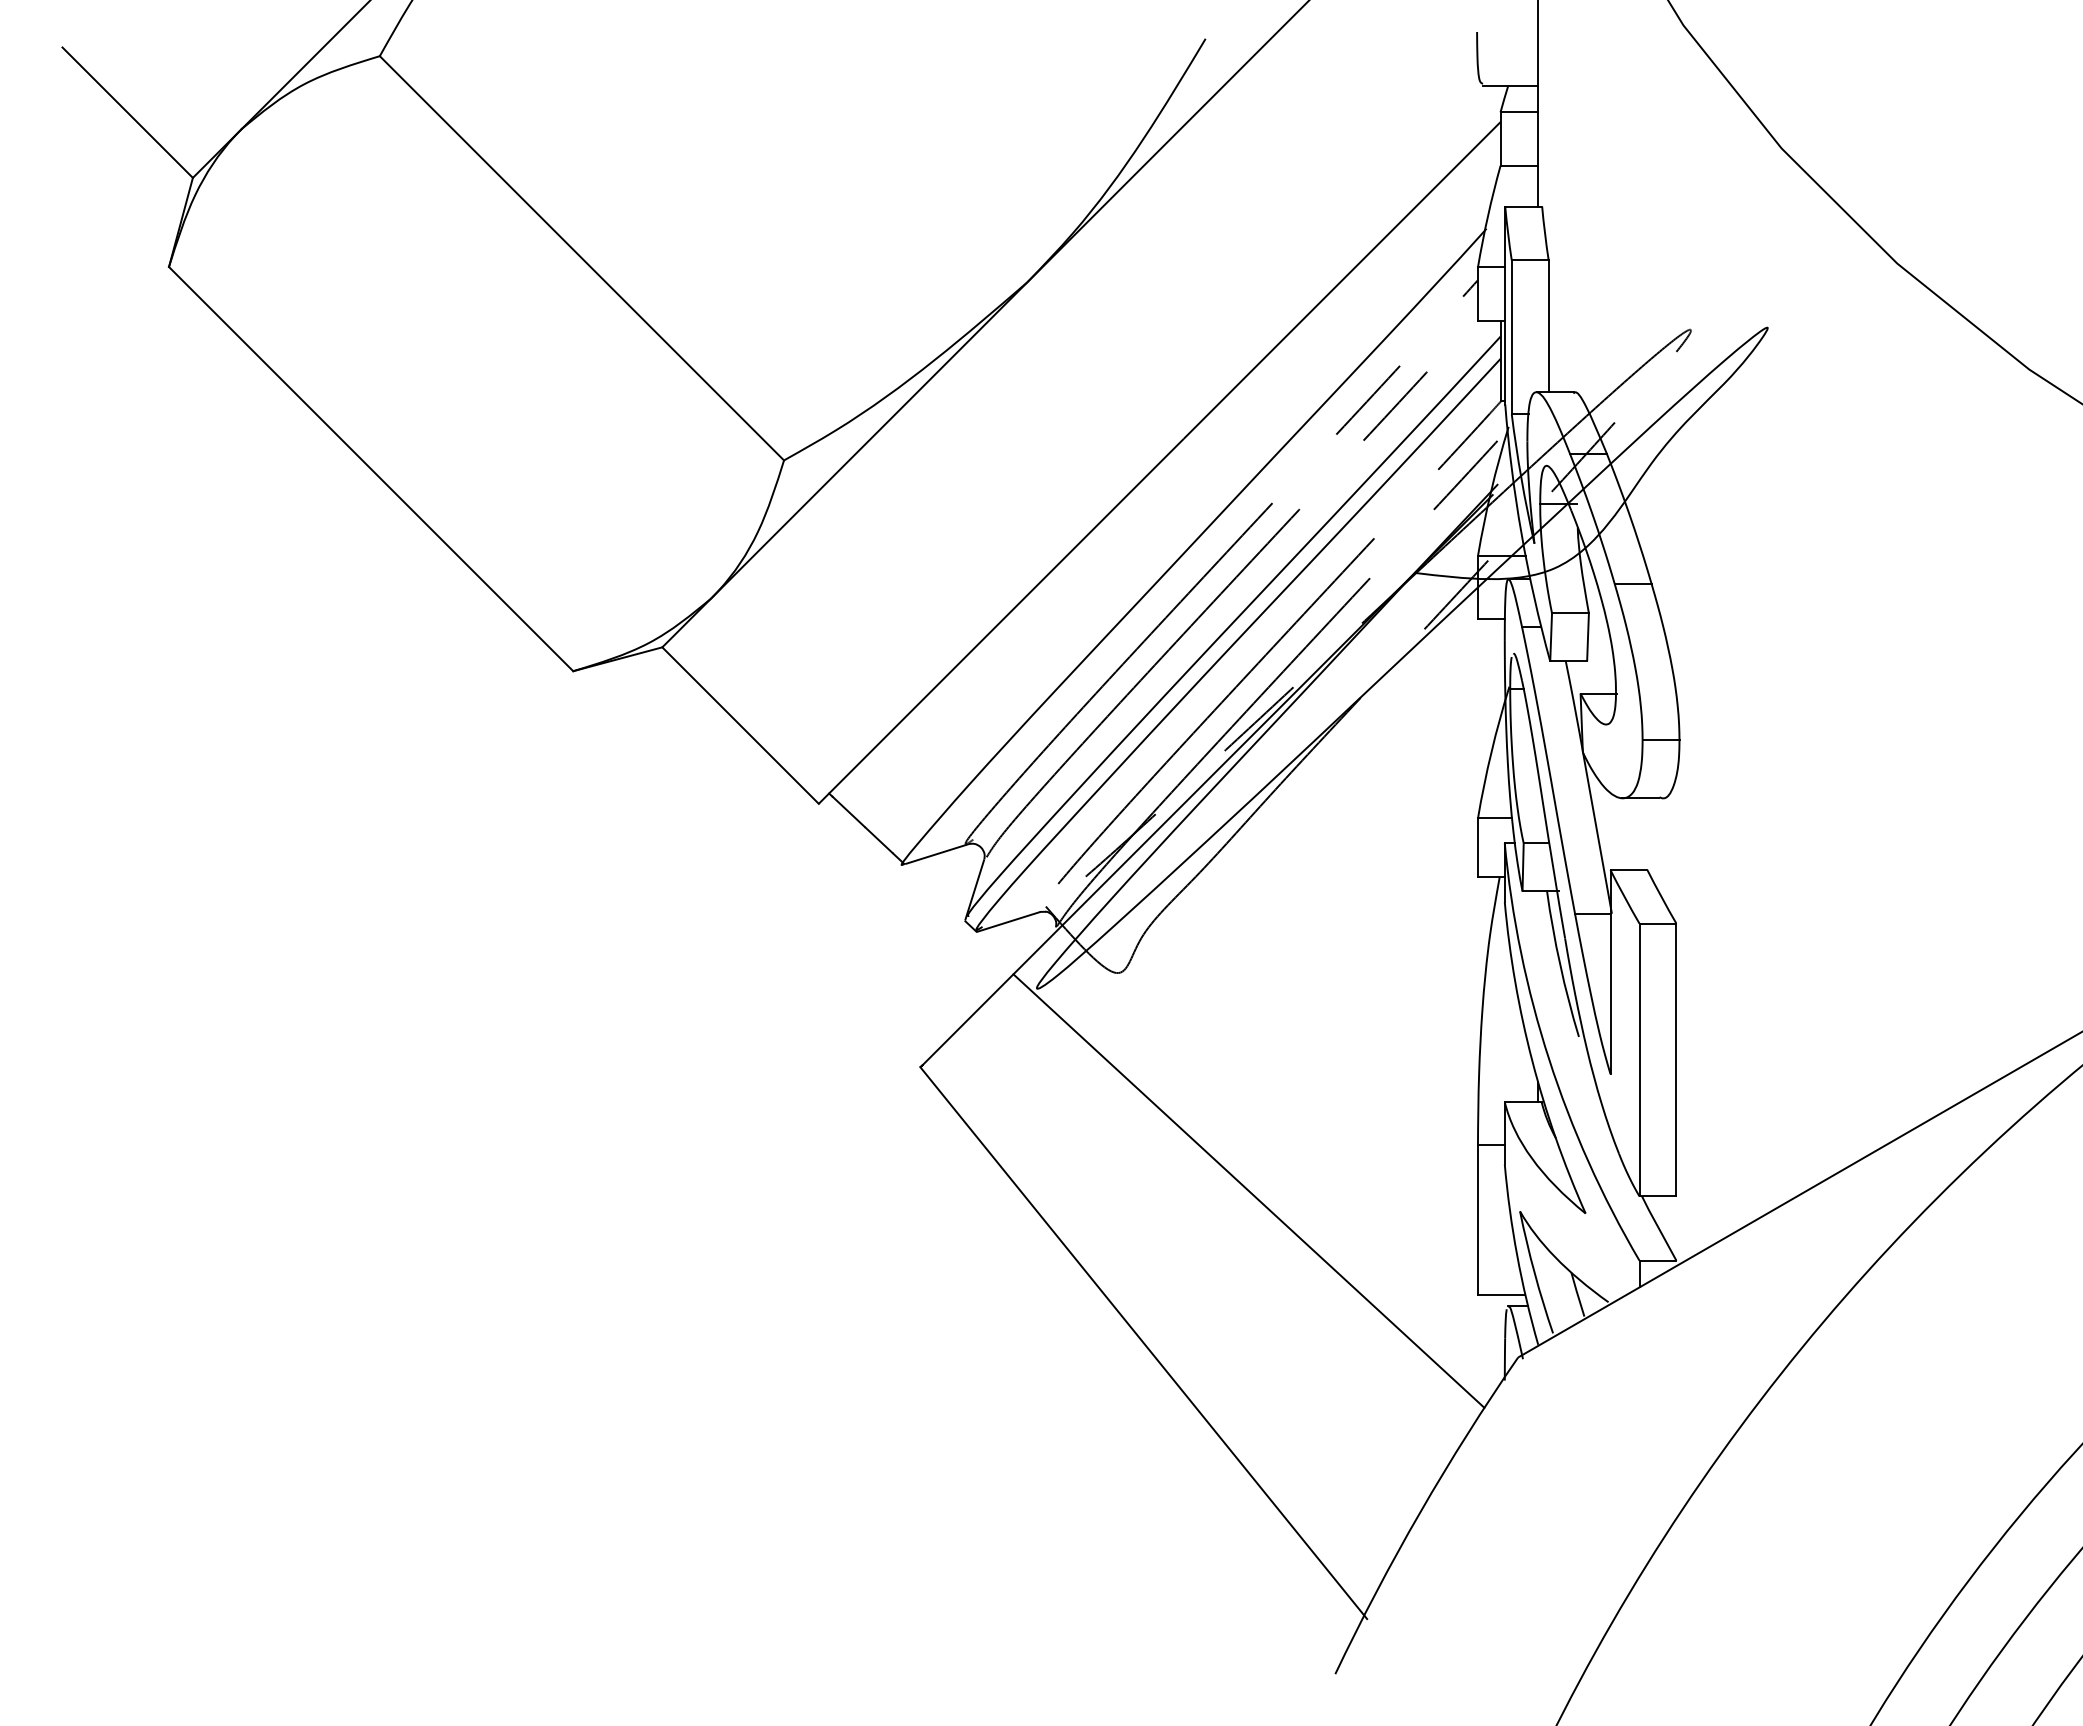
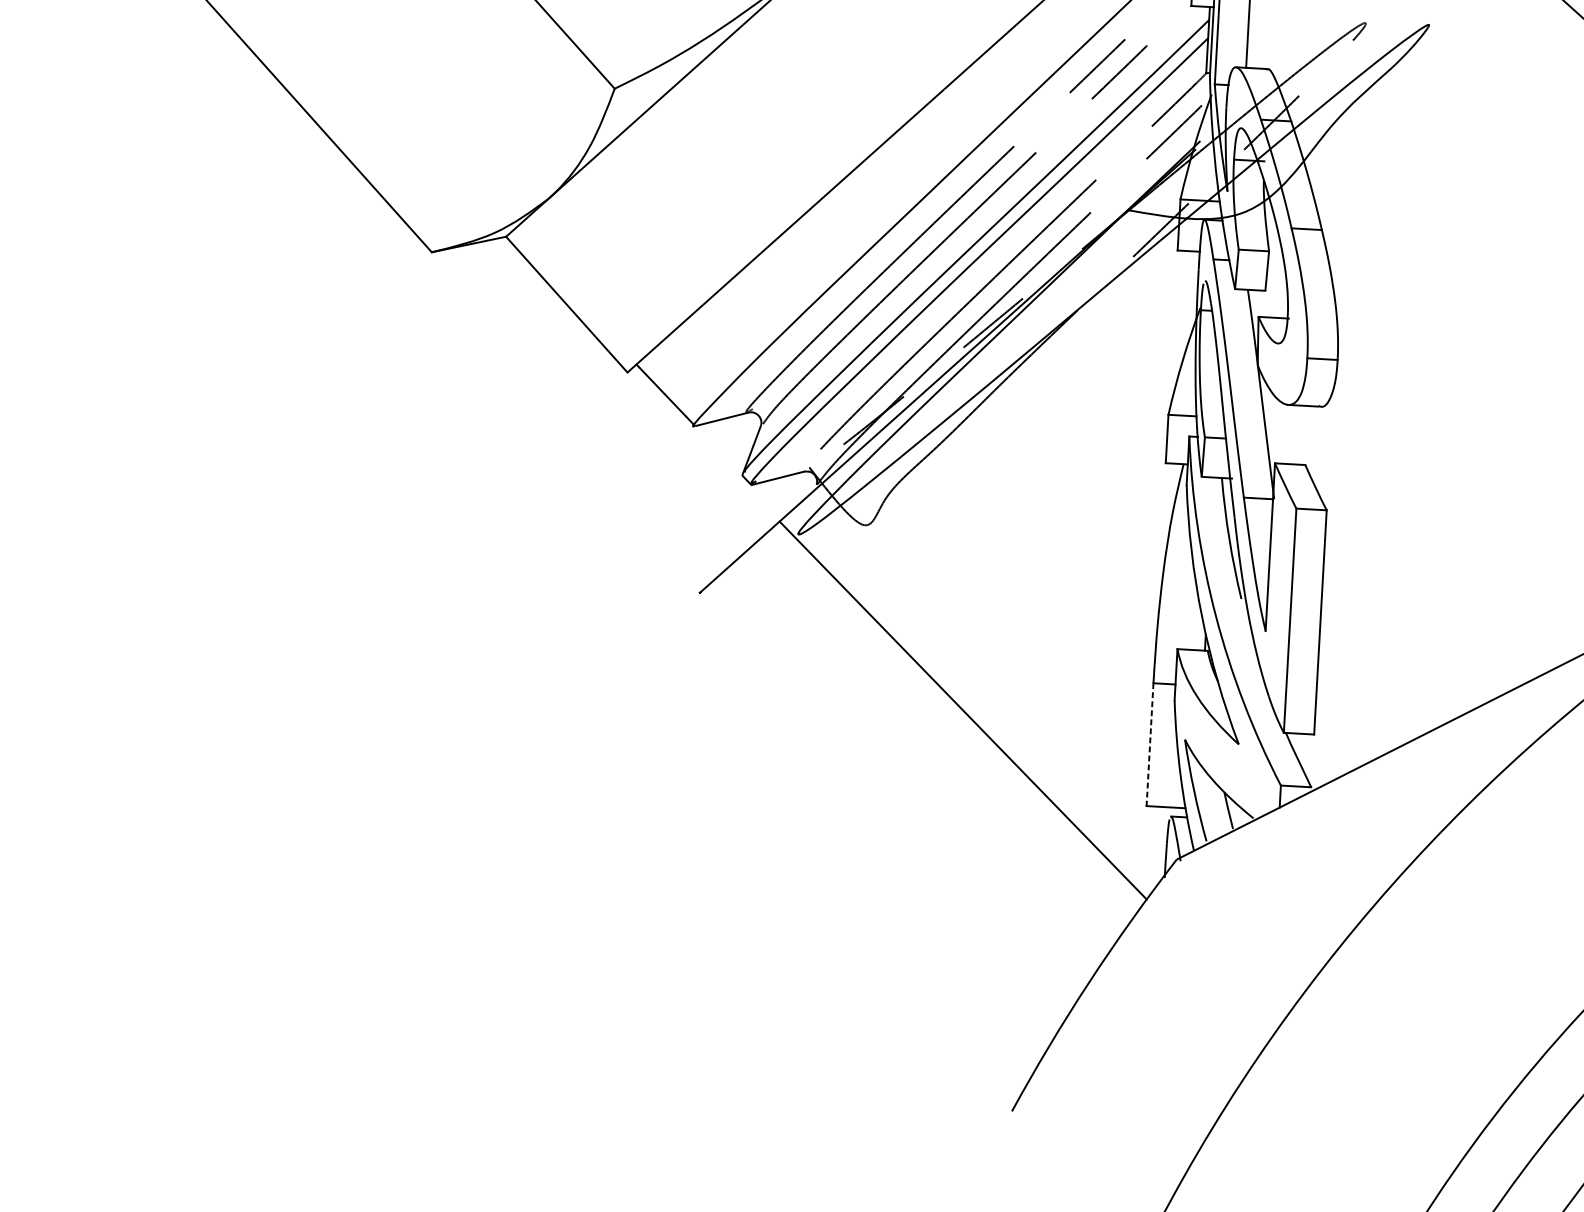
line: (1477, 1219) -> (1149, 744), solid -> dashed
line: (1143, 1343) -> (869, 830), removed

